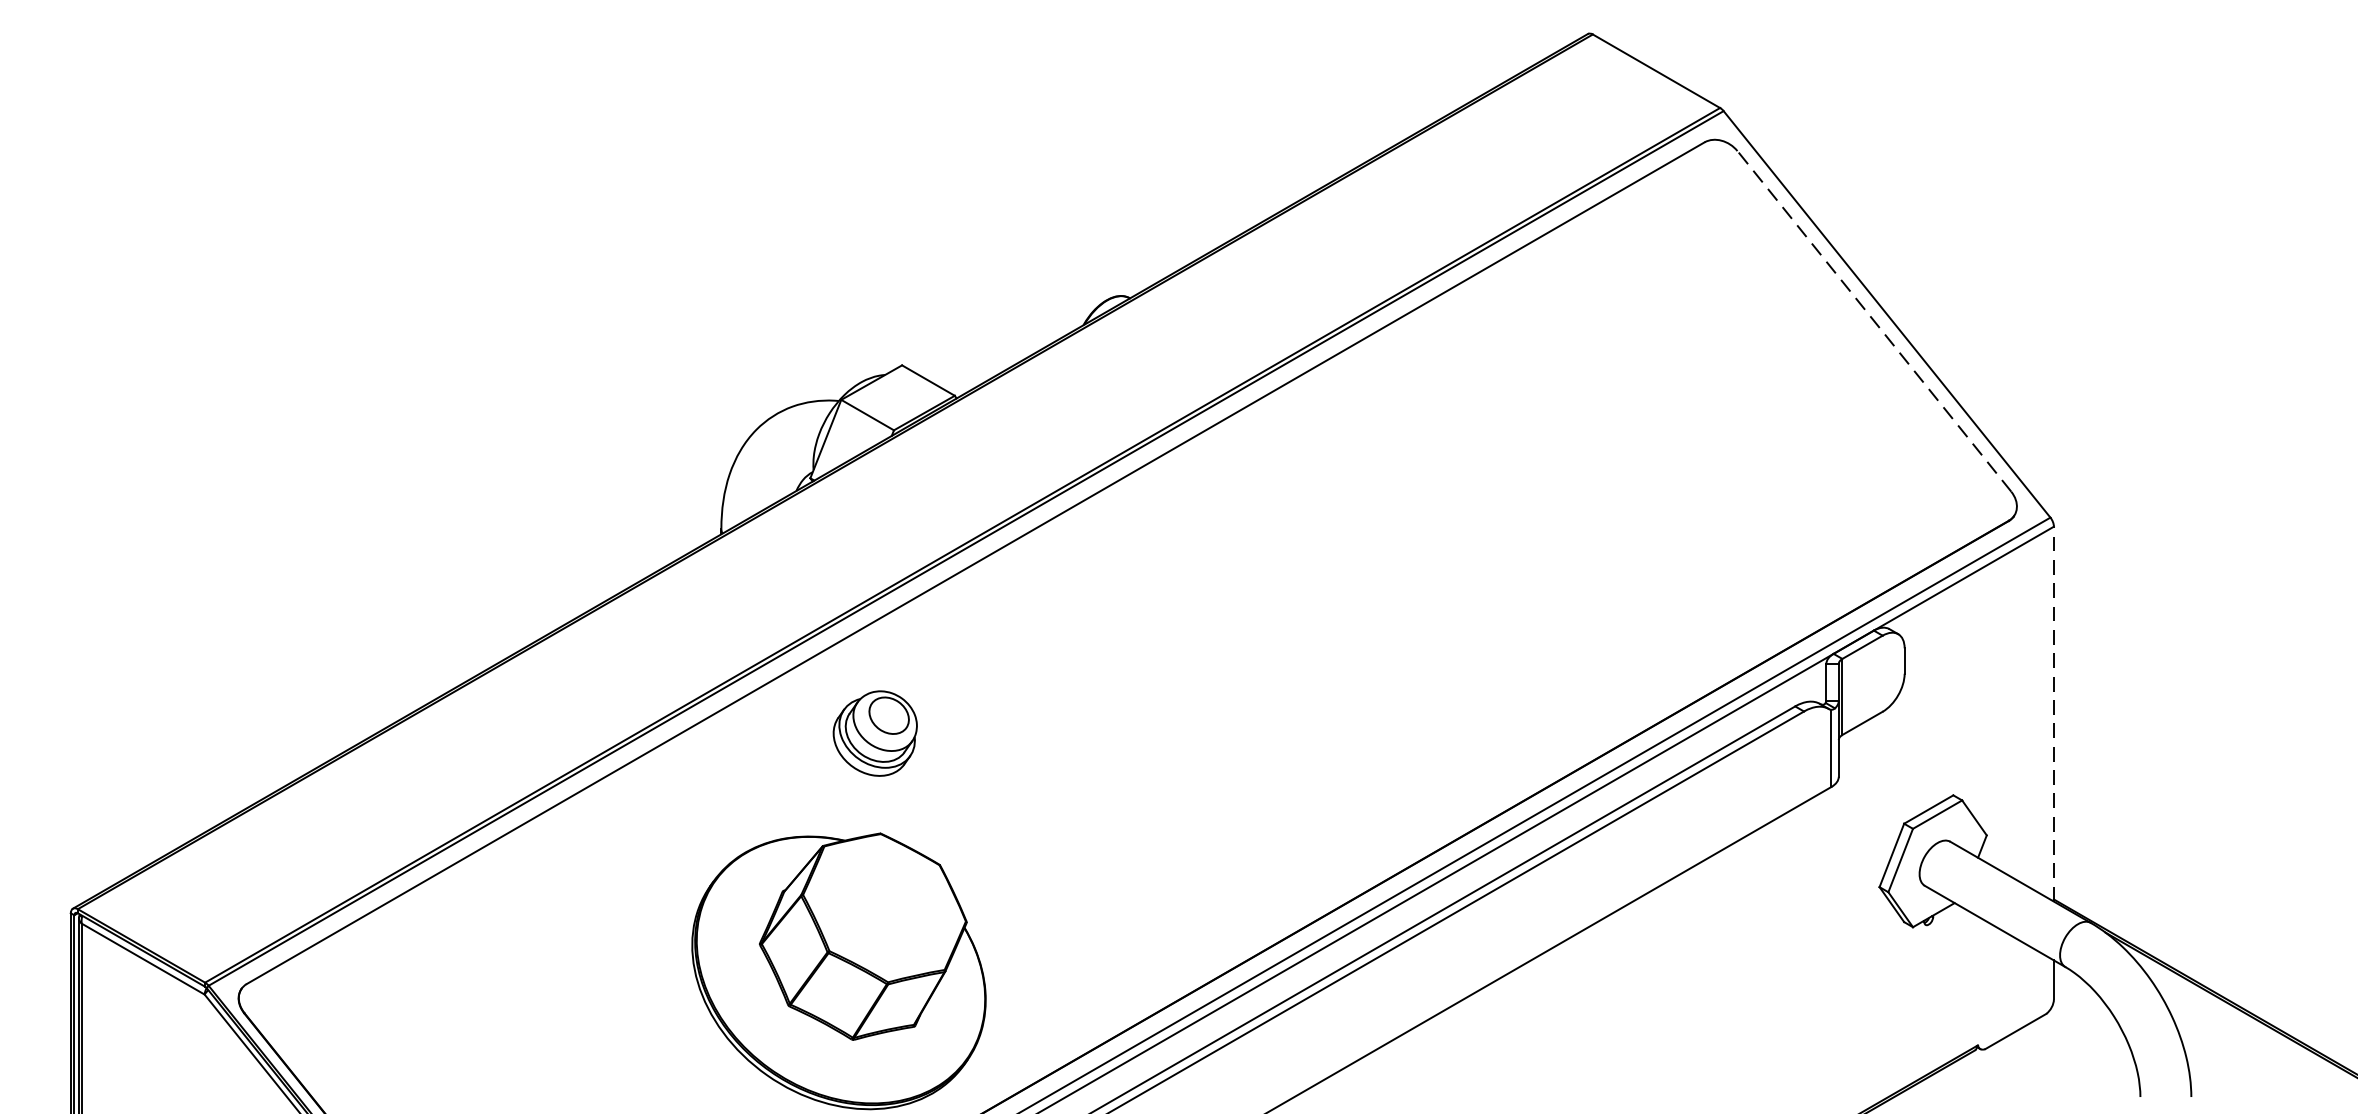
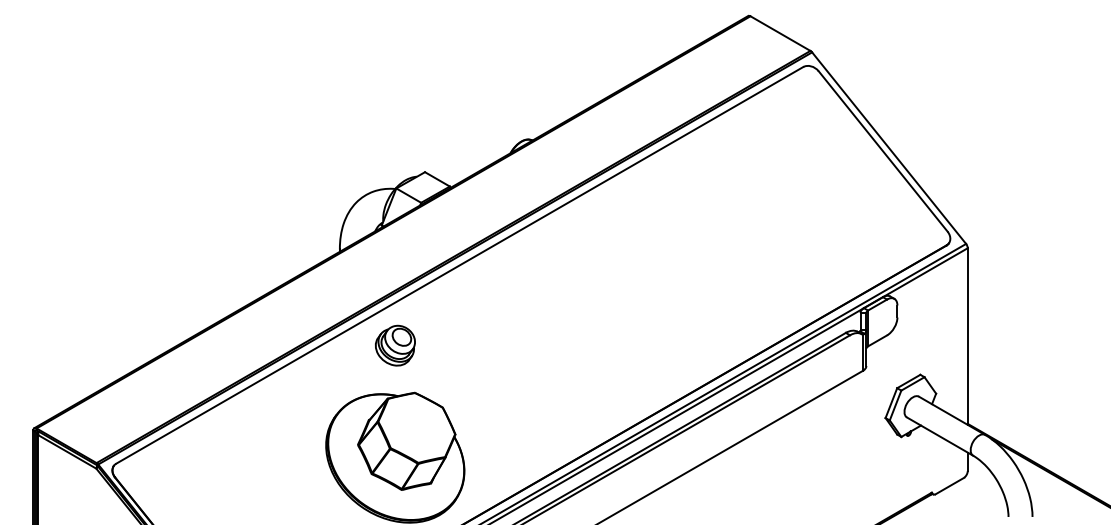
line: (1875, 321) -> (883, 151), dashed -> solid
line: (2053, 714) -> (967, 336), dashed -> solid
part: (875, 733) -> (395, 345), moved

